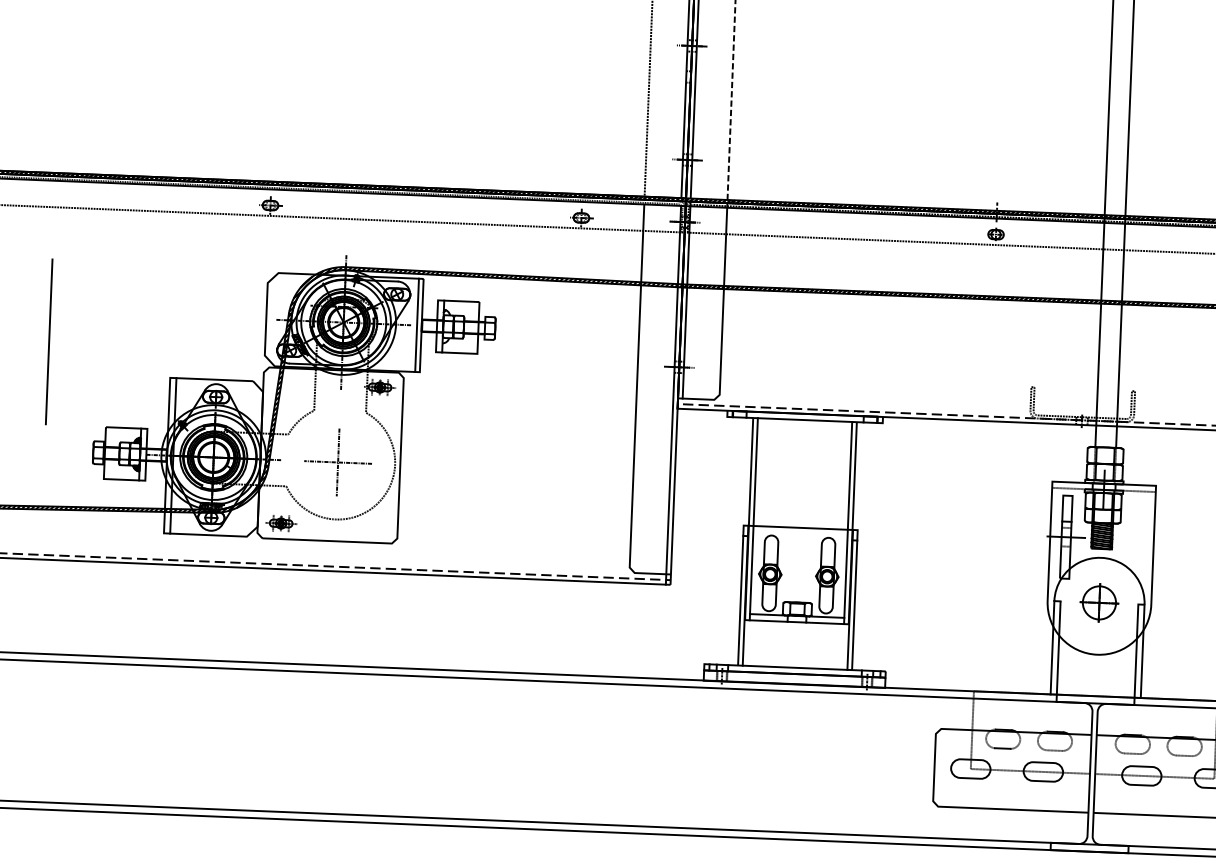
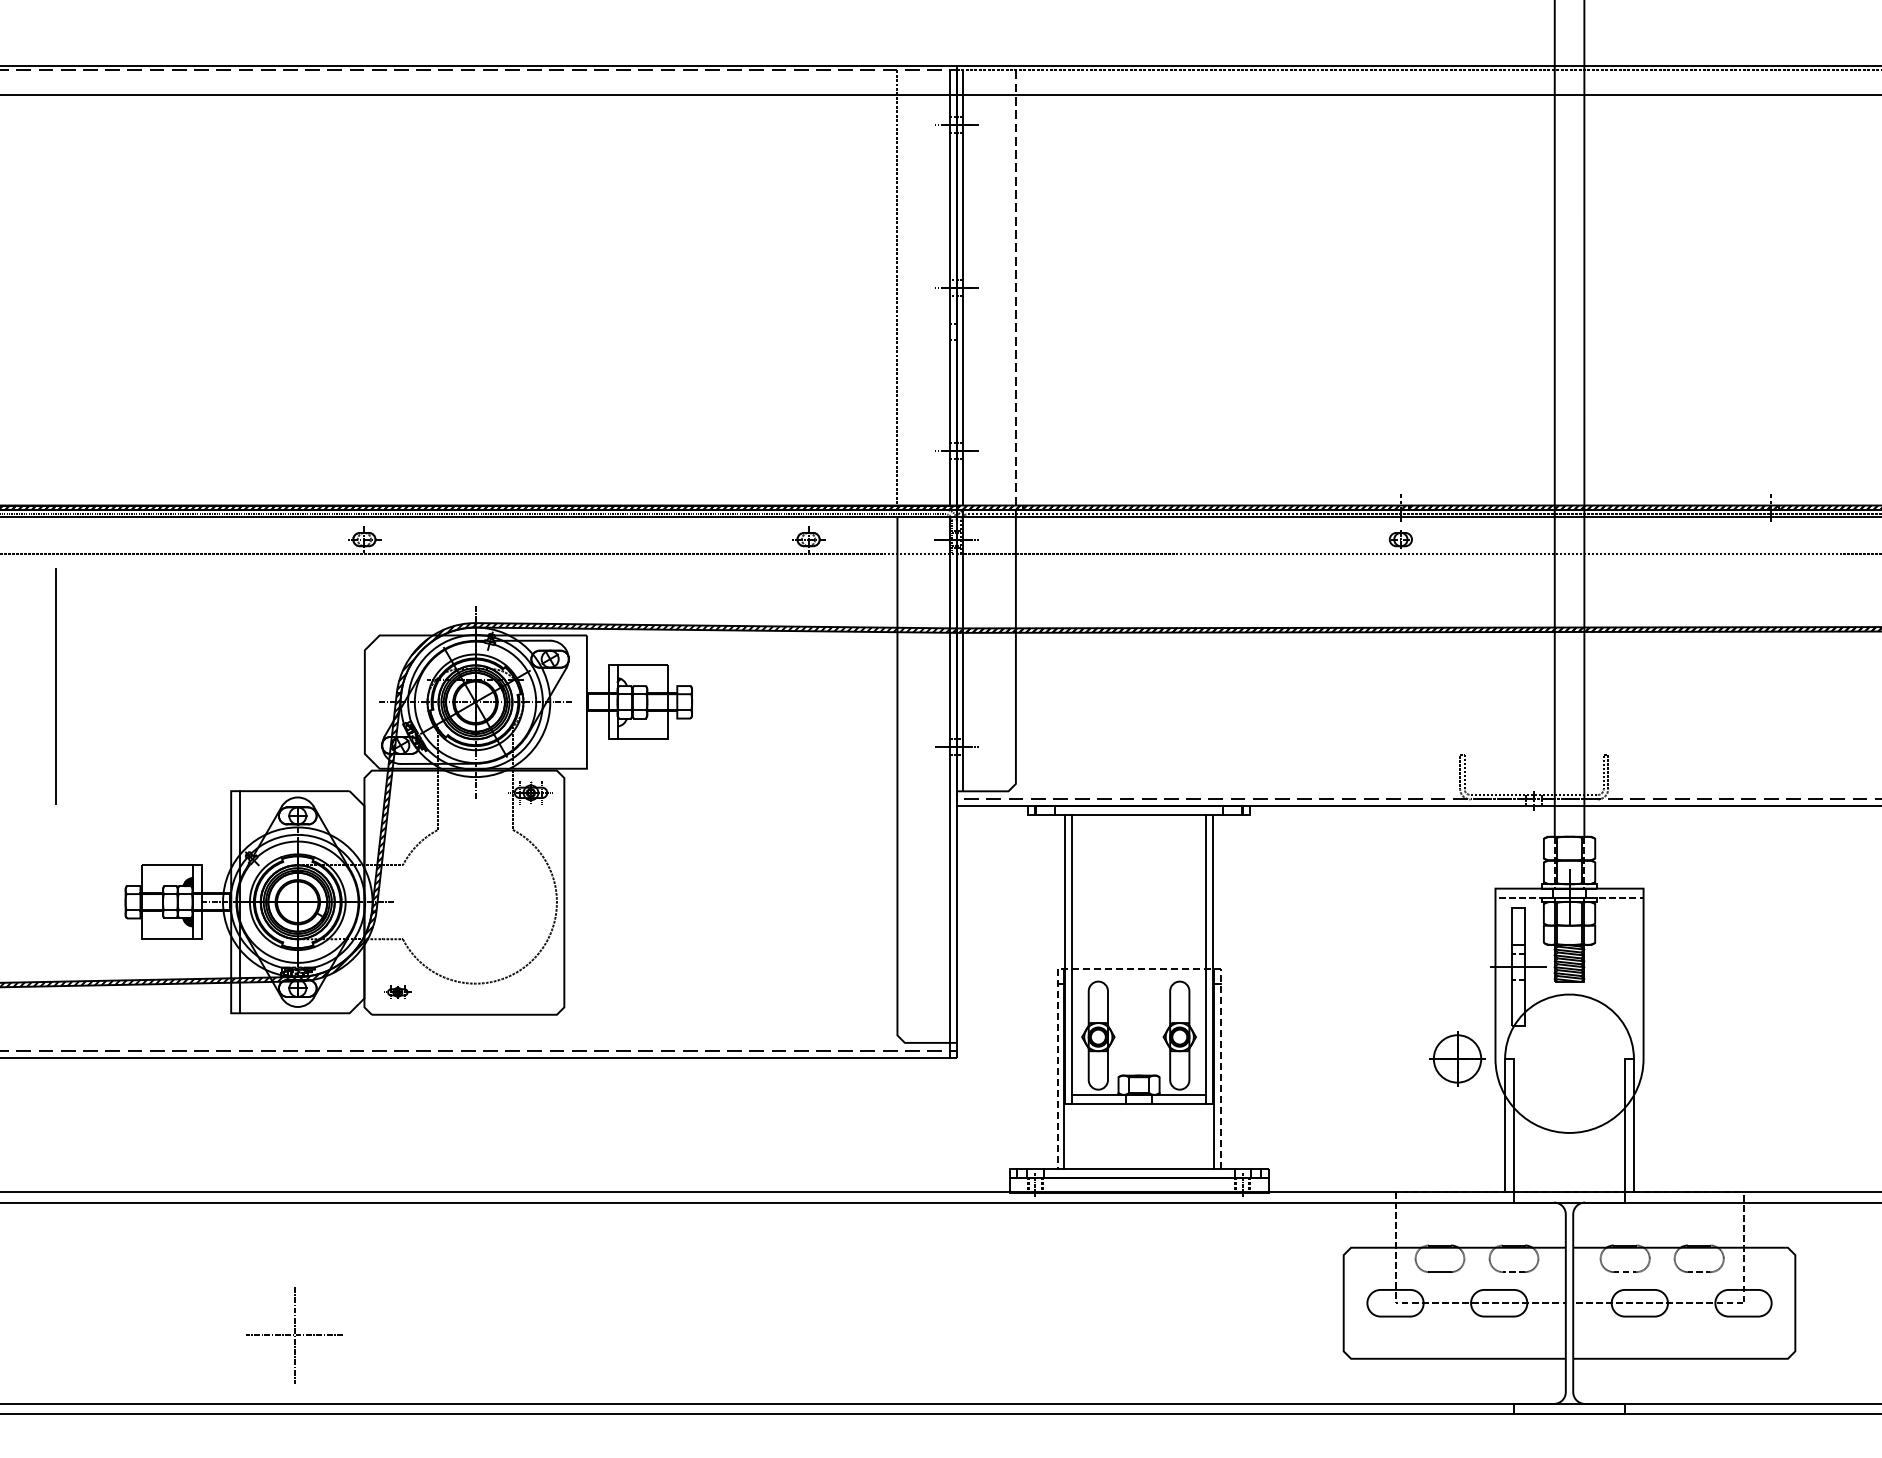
line: (417, 324) -> (580, 701), removed
line: (48, 341) -> (55, 686), moved
part: (338, 462) -> (294, 1335), moved
part: (281, 522) -> (397, 991), size x0.6
line: (800, 528) -> (1138, 969), solid -> dashed
part: (1099, 602) -> (1457, 1058), moved

